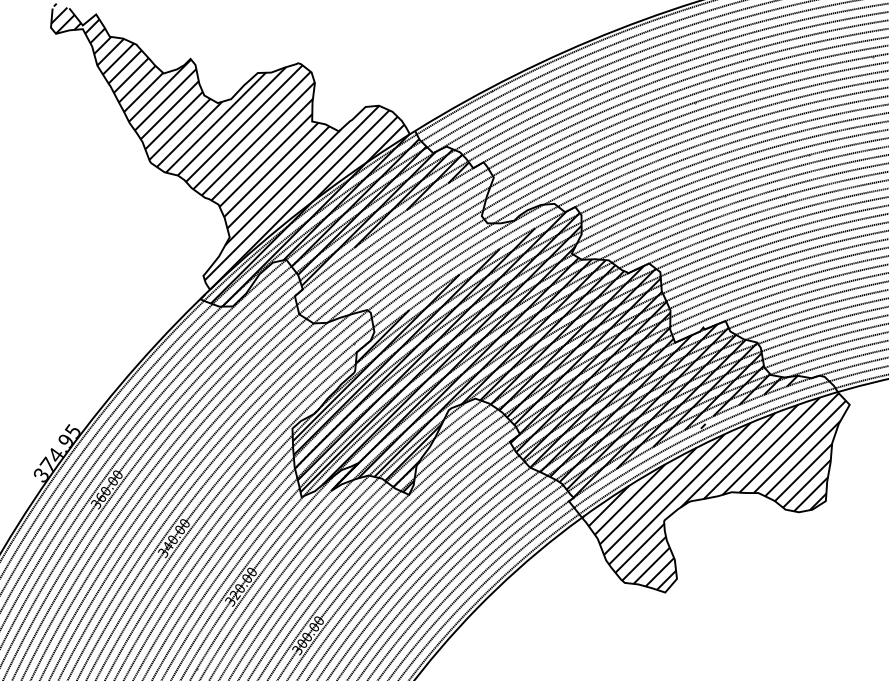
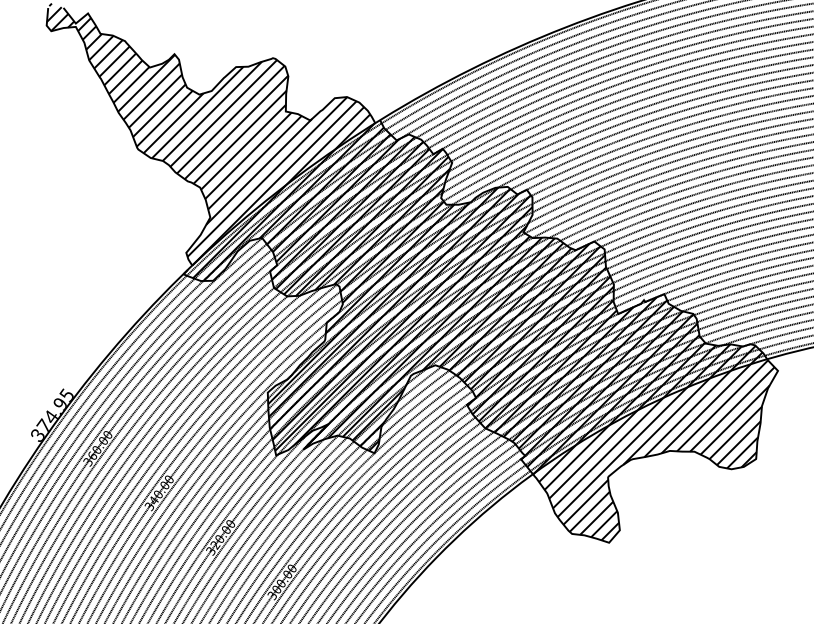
hatch: (427, 246) -> (391, 225), added
hatch: (700, 446) -> (641, 409), added

